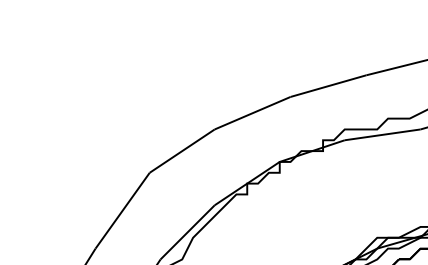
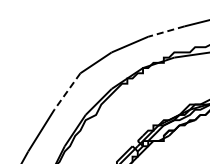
line: (328, 85) -> (166, 31), solid -> dashed
line: (122, 210) -> (67, 91), solid -> dashed

